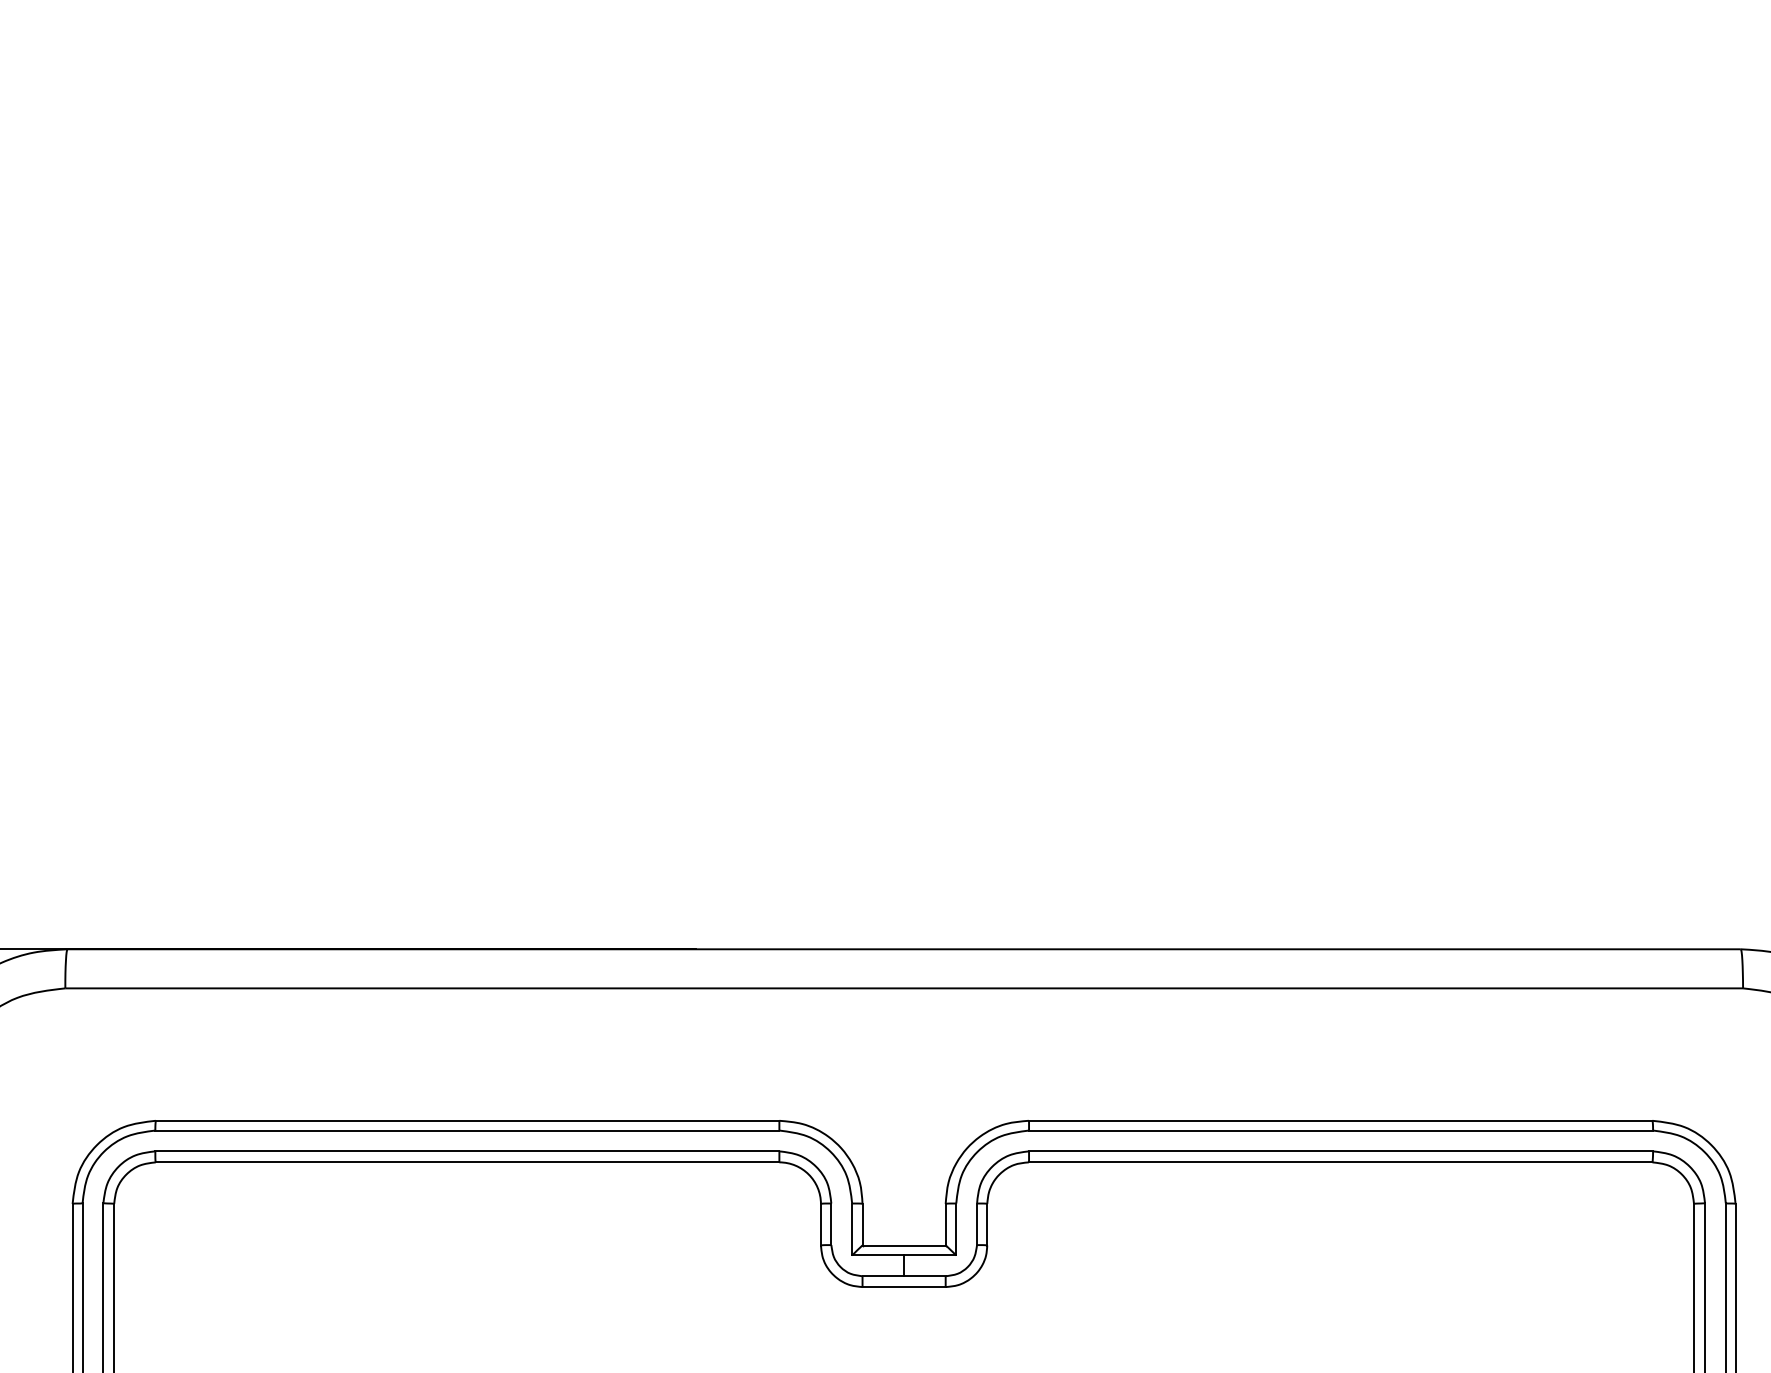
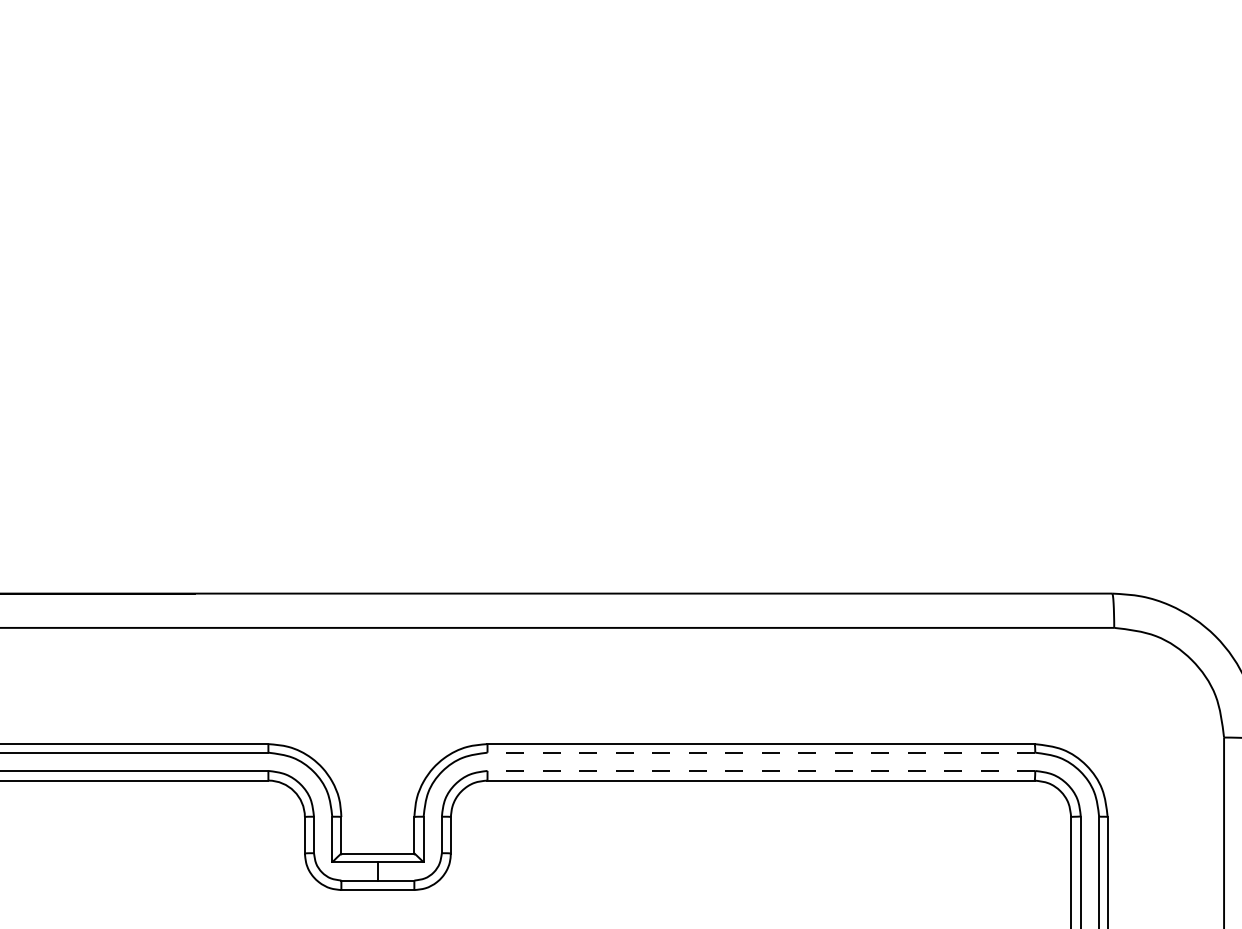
line: (1340, 1130) -> (760, 752), solid -> dashed
line: (1340, 1151) -> (760, 771), solid -> dashed

